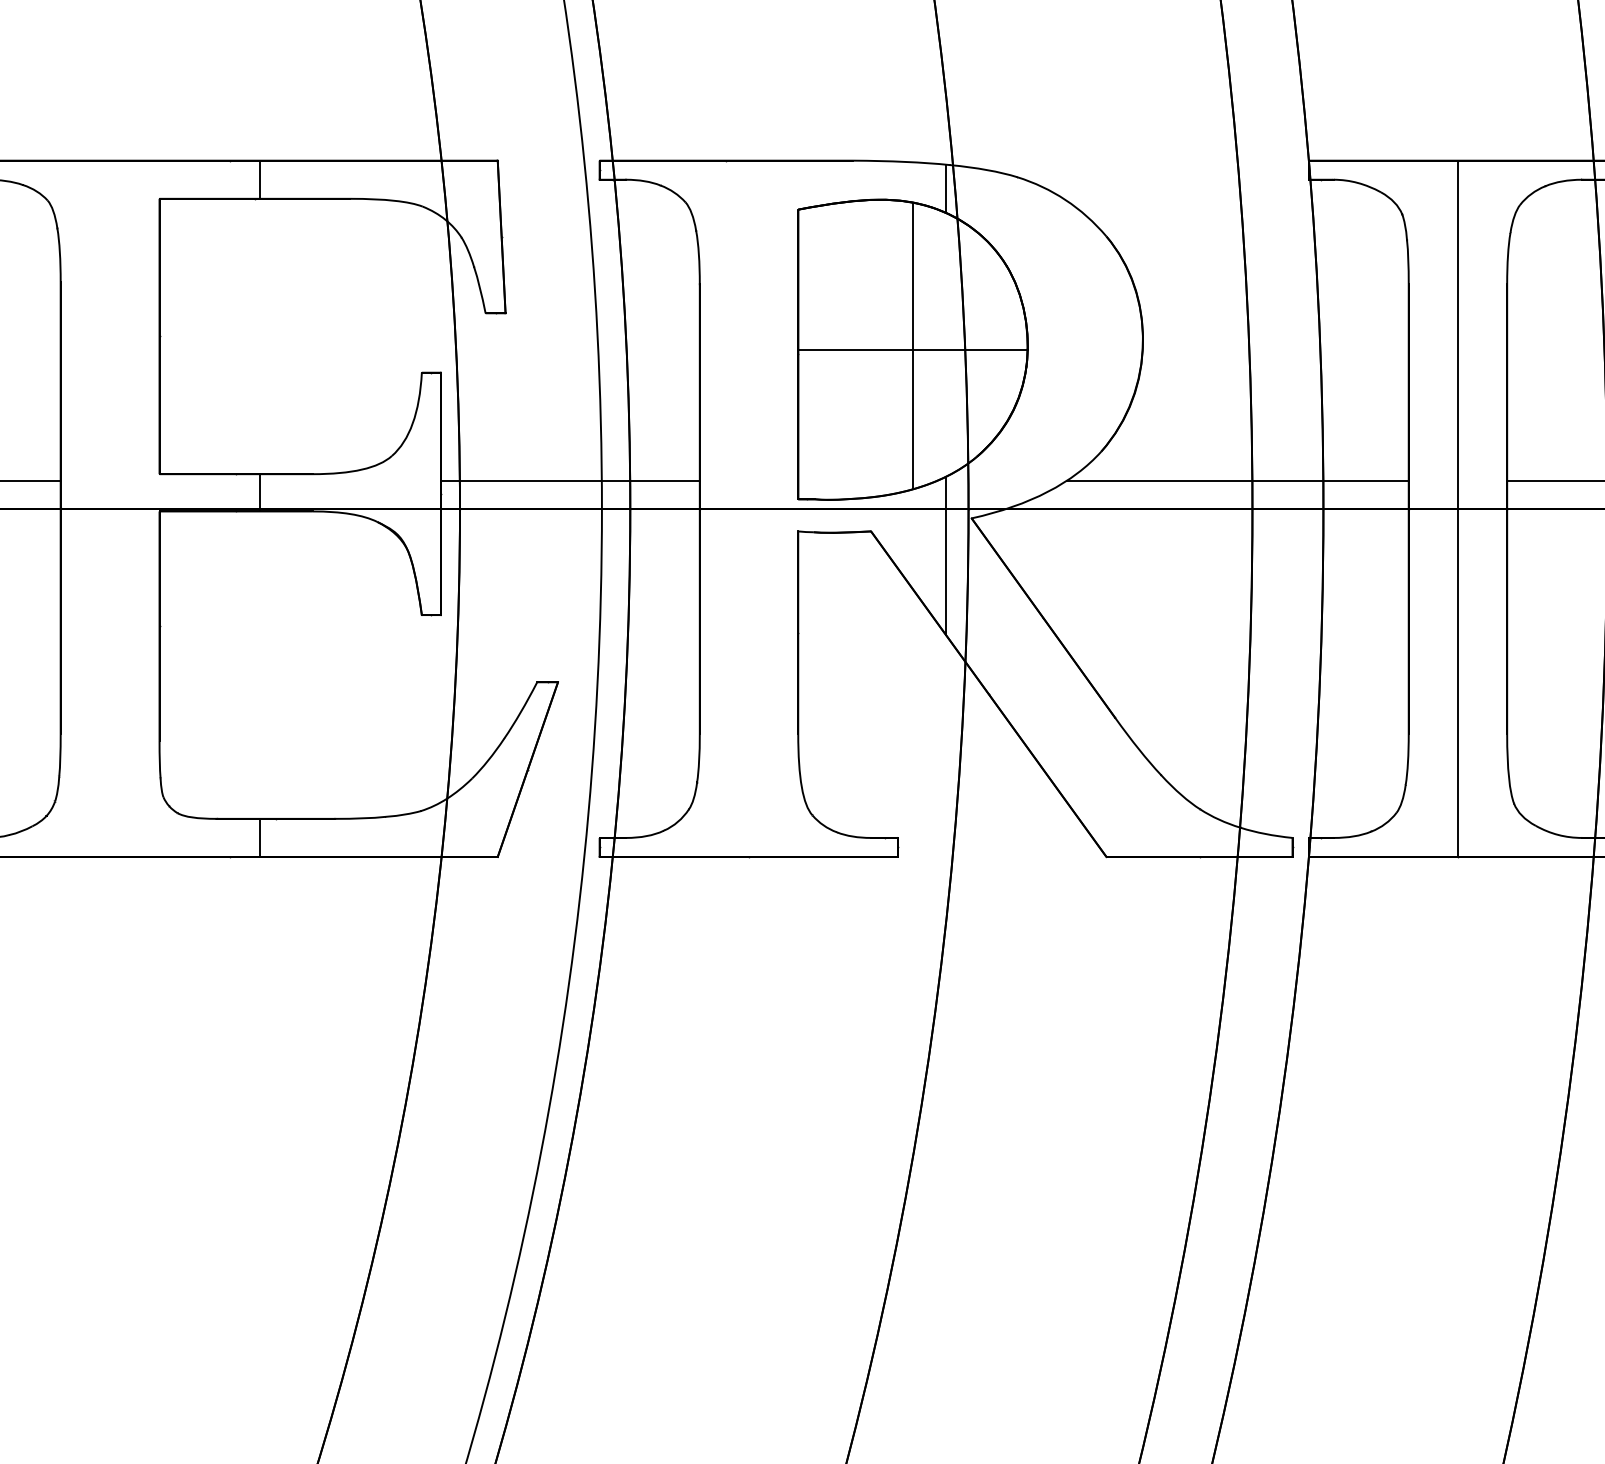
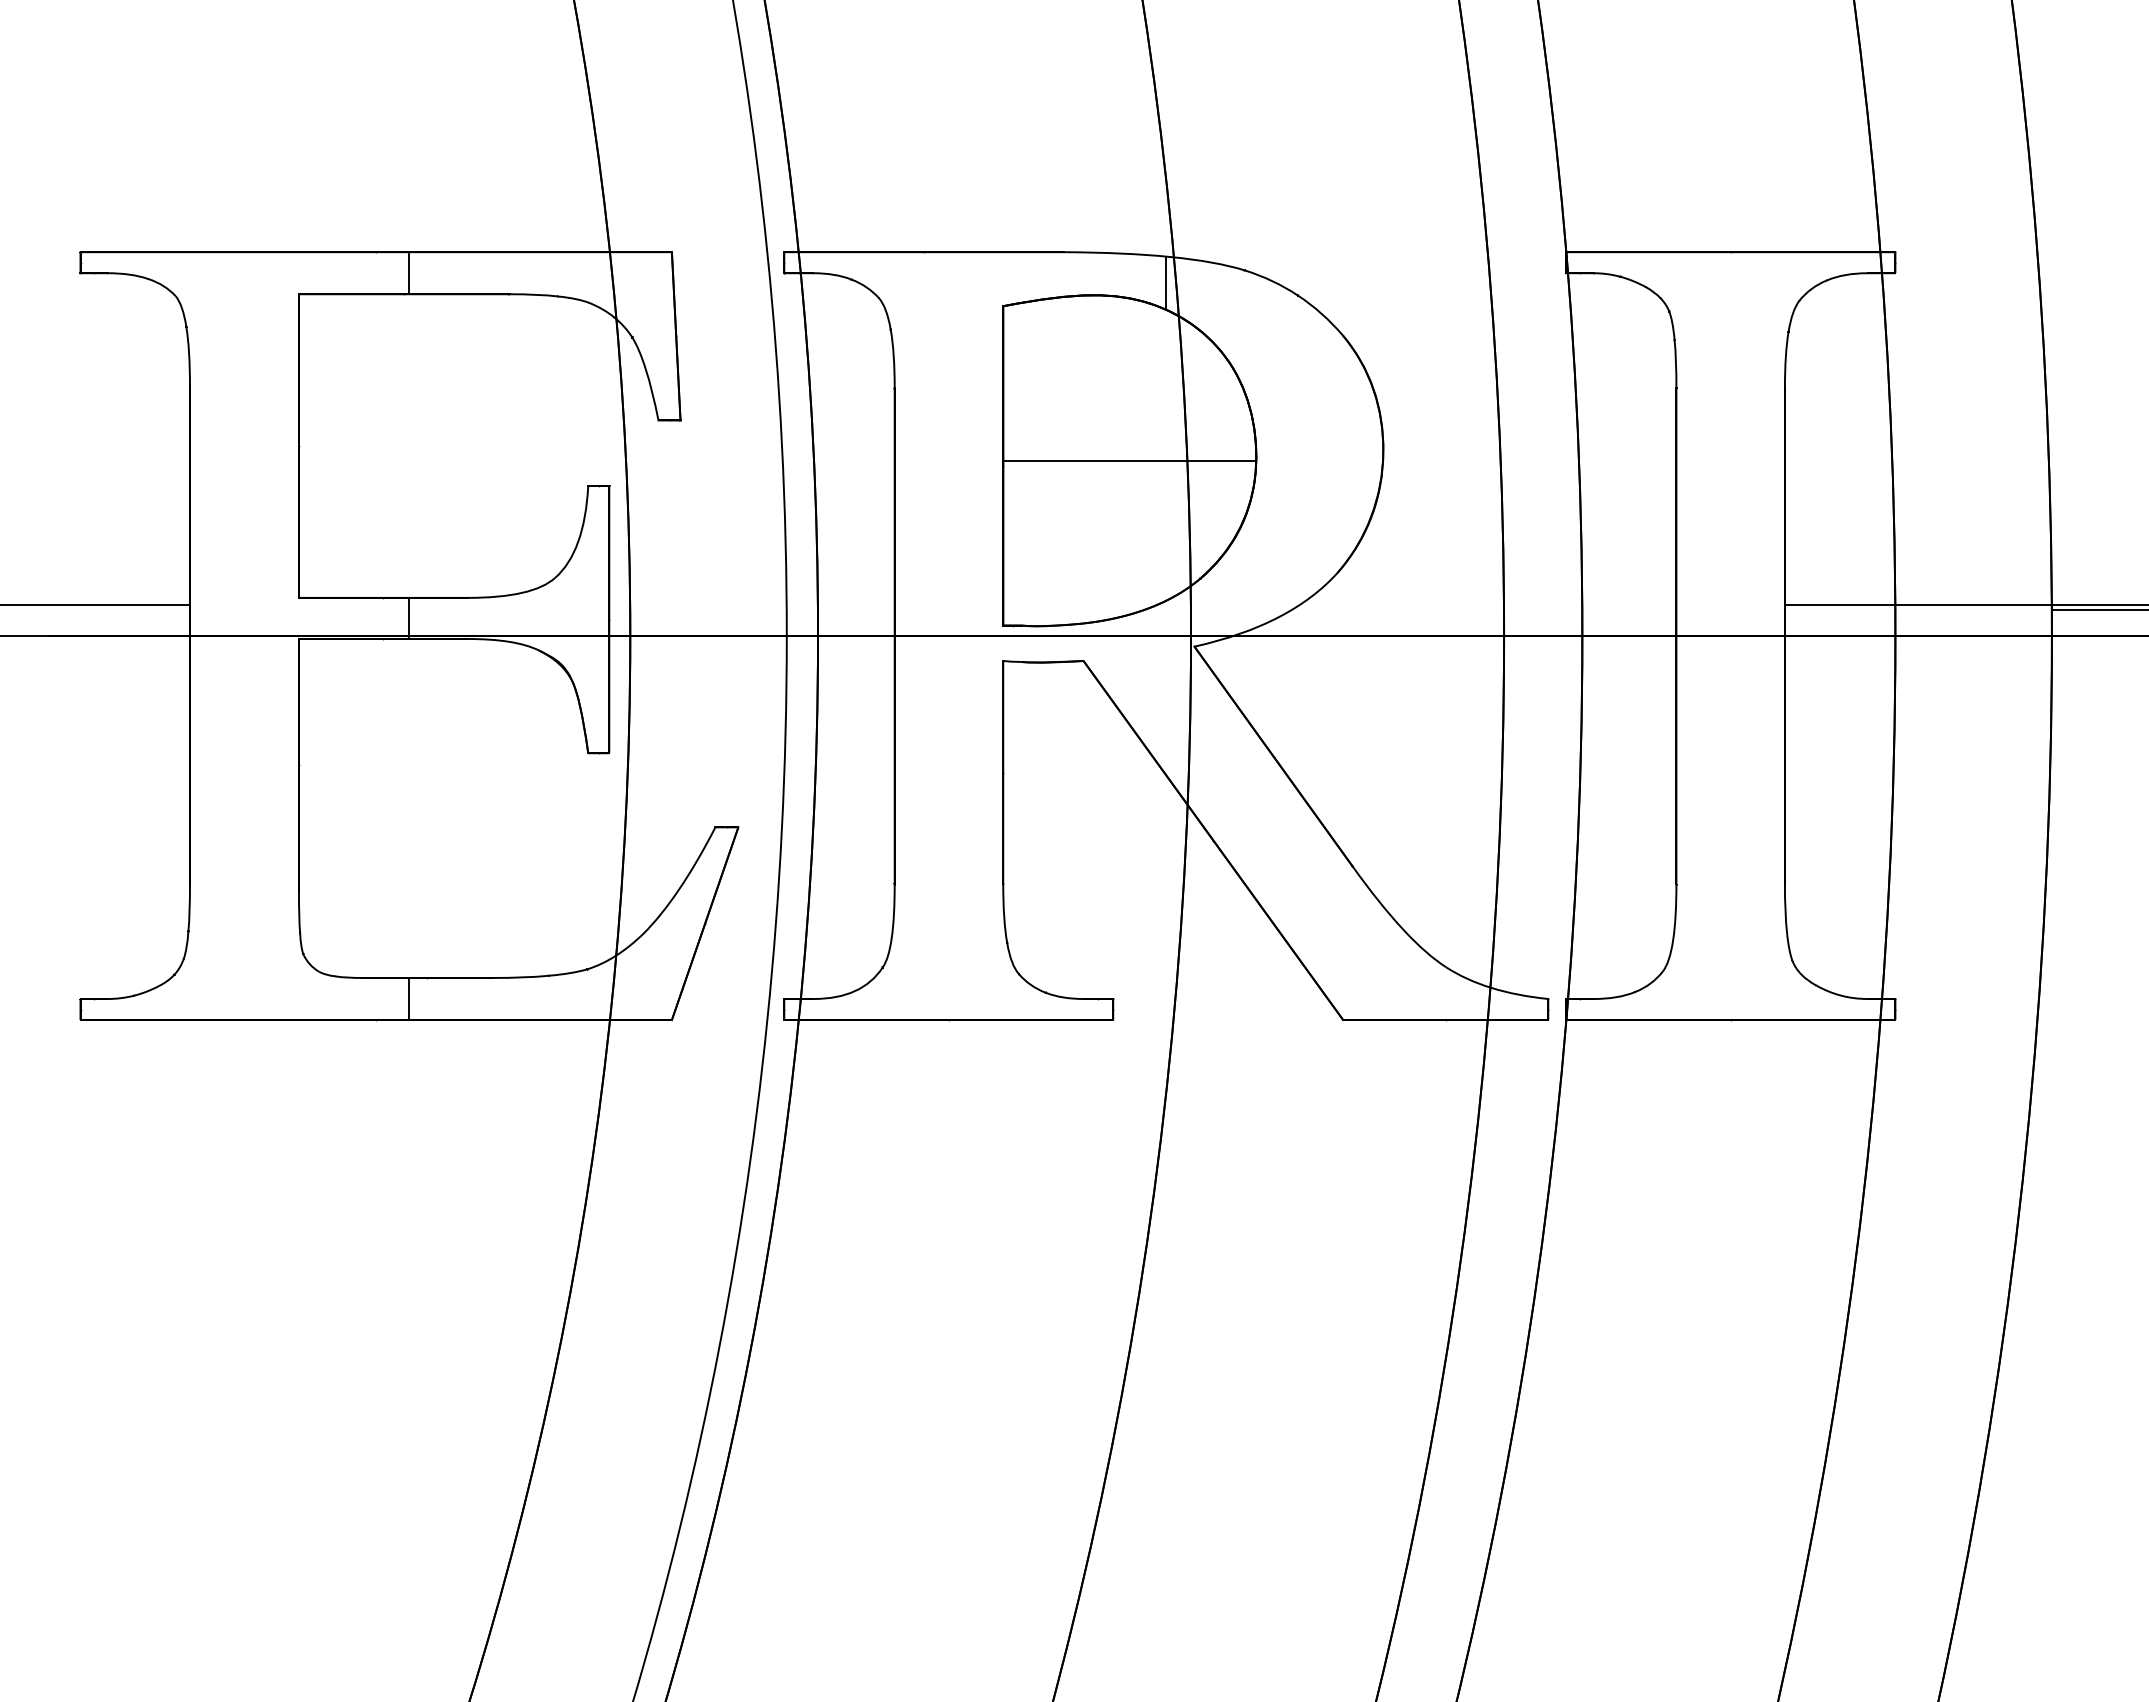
line: (912, 345) -> (1129, 456), removed
line: (569, 481) -> (751, 605), removed
line: (1237, 481) -> (1487, 605), removed
line: (1457, 509) -> (1730, 636), removed
line: (946, 555) -> (1166, 687), removed

